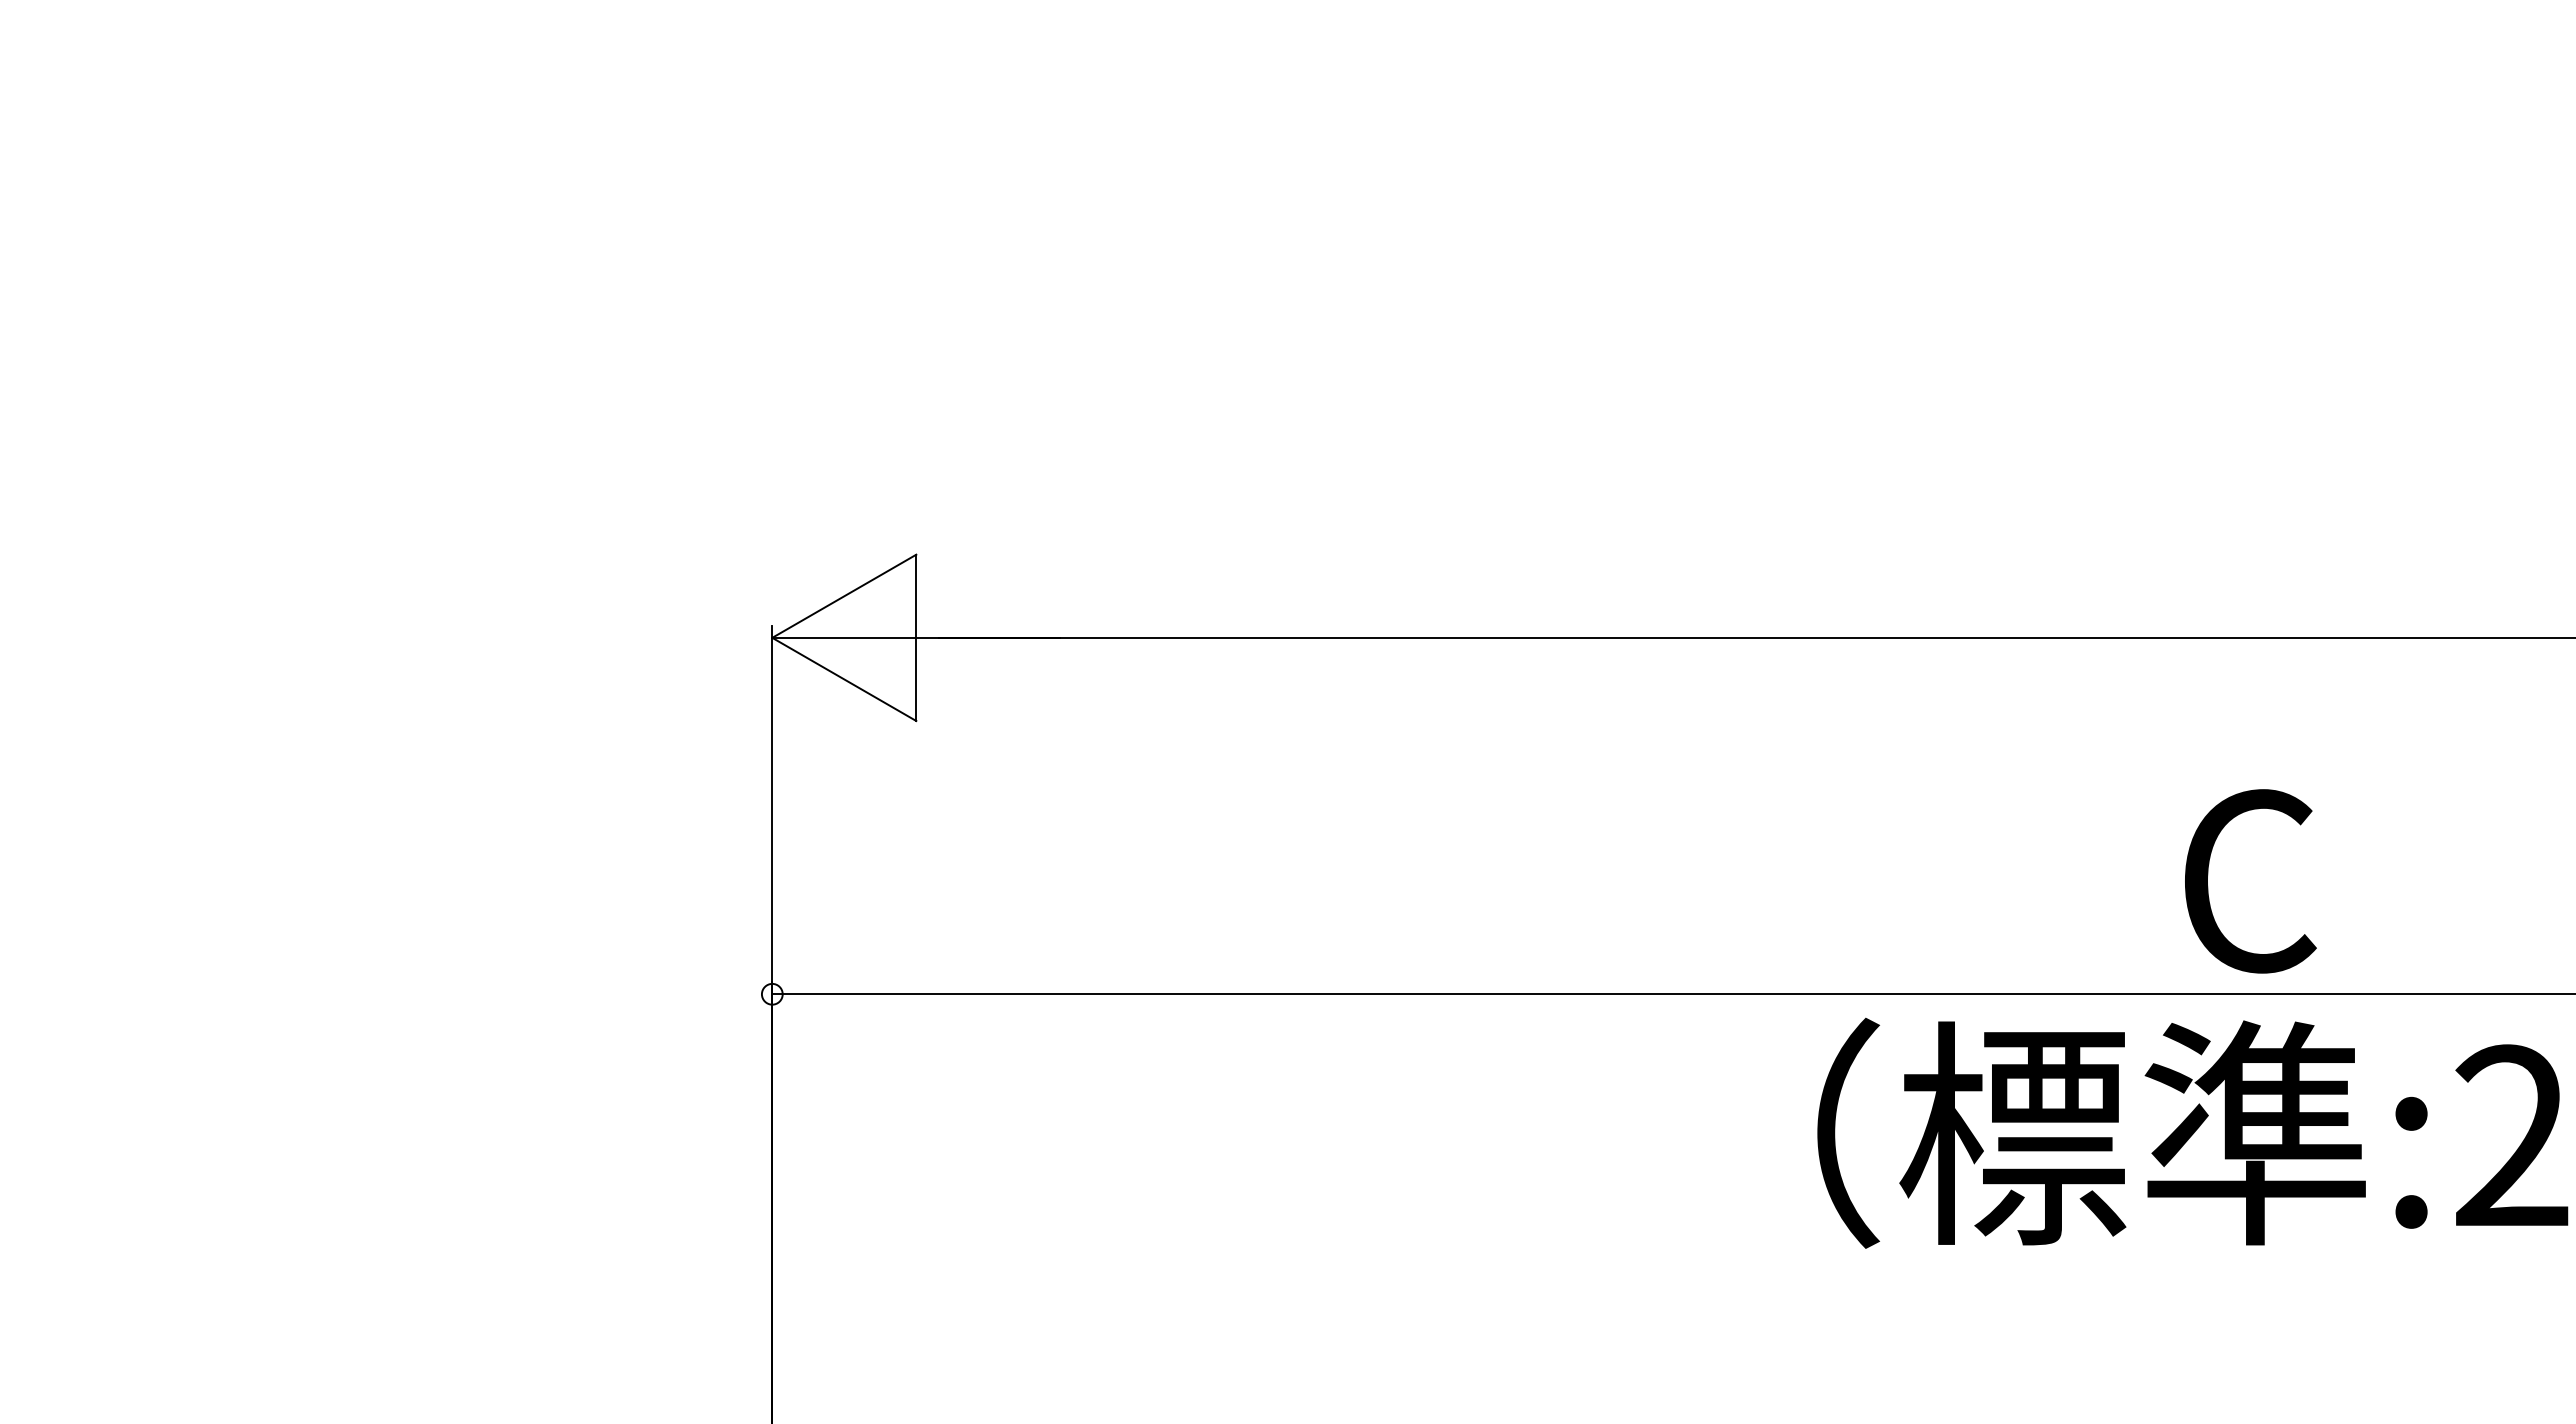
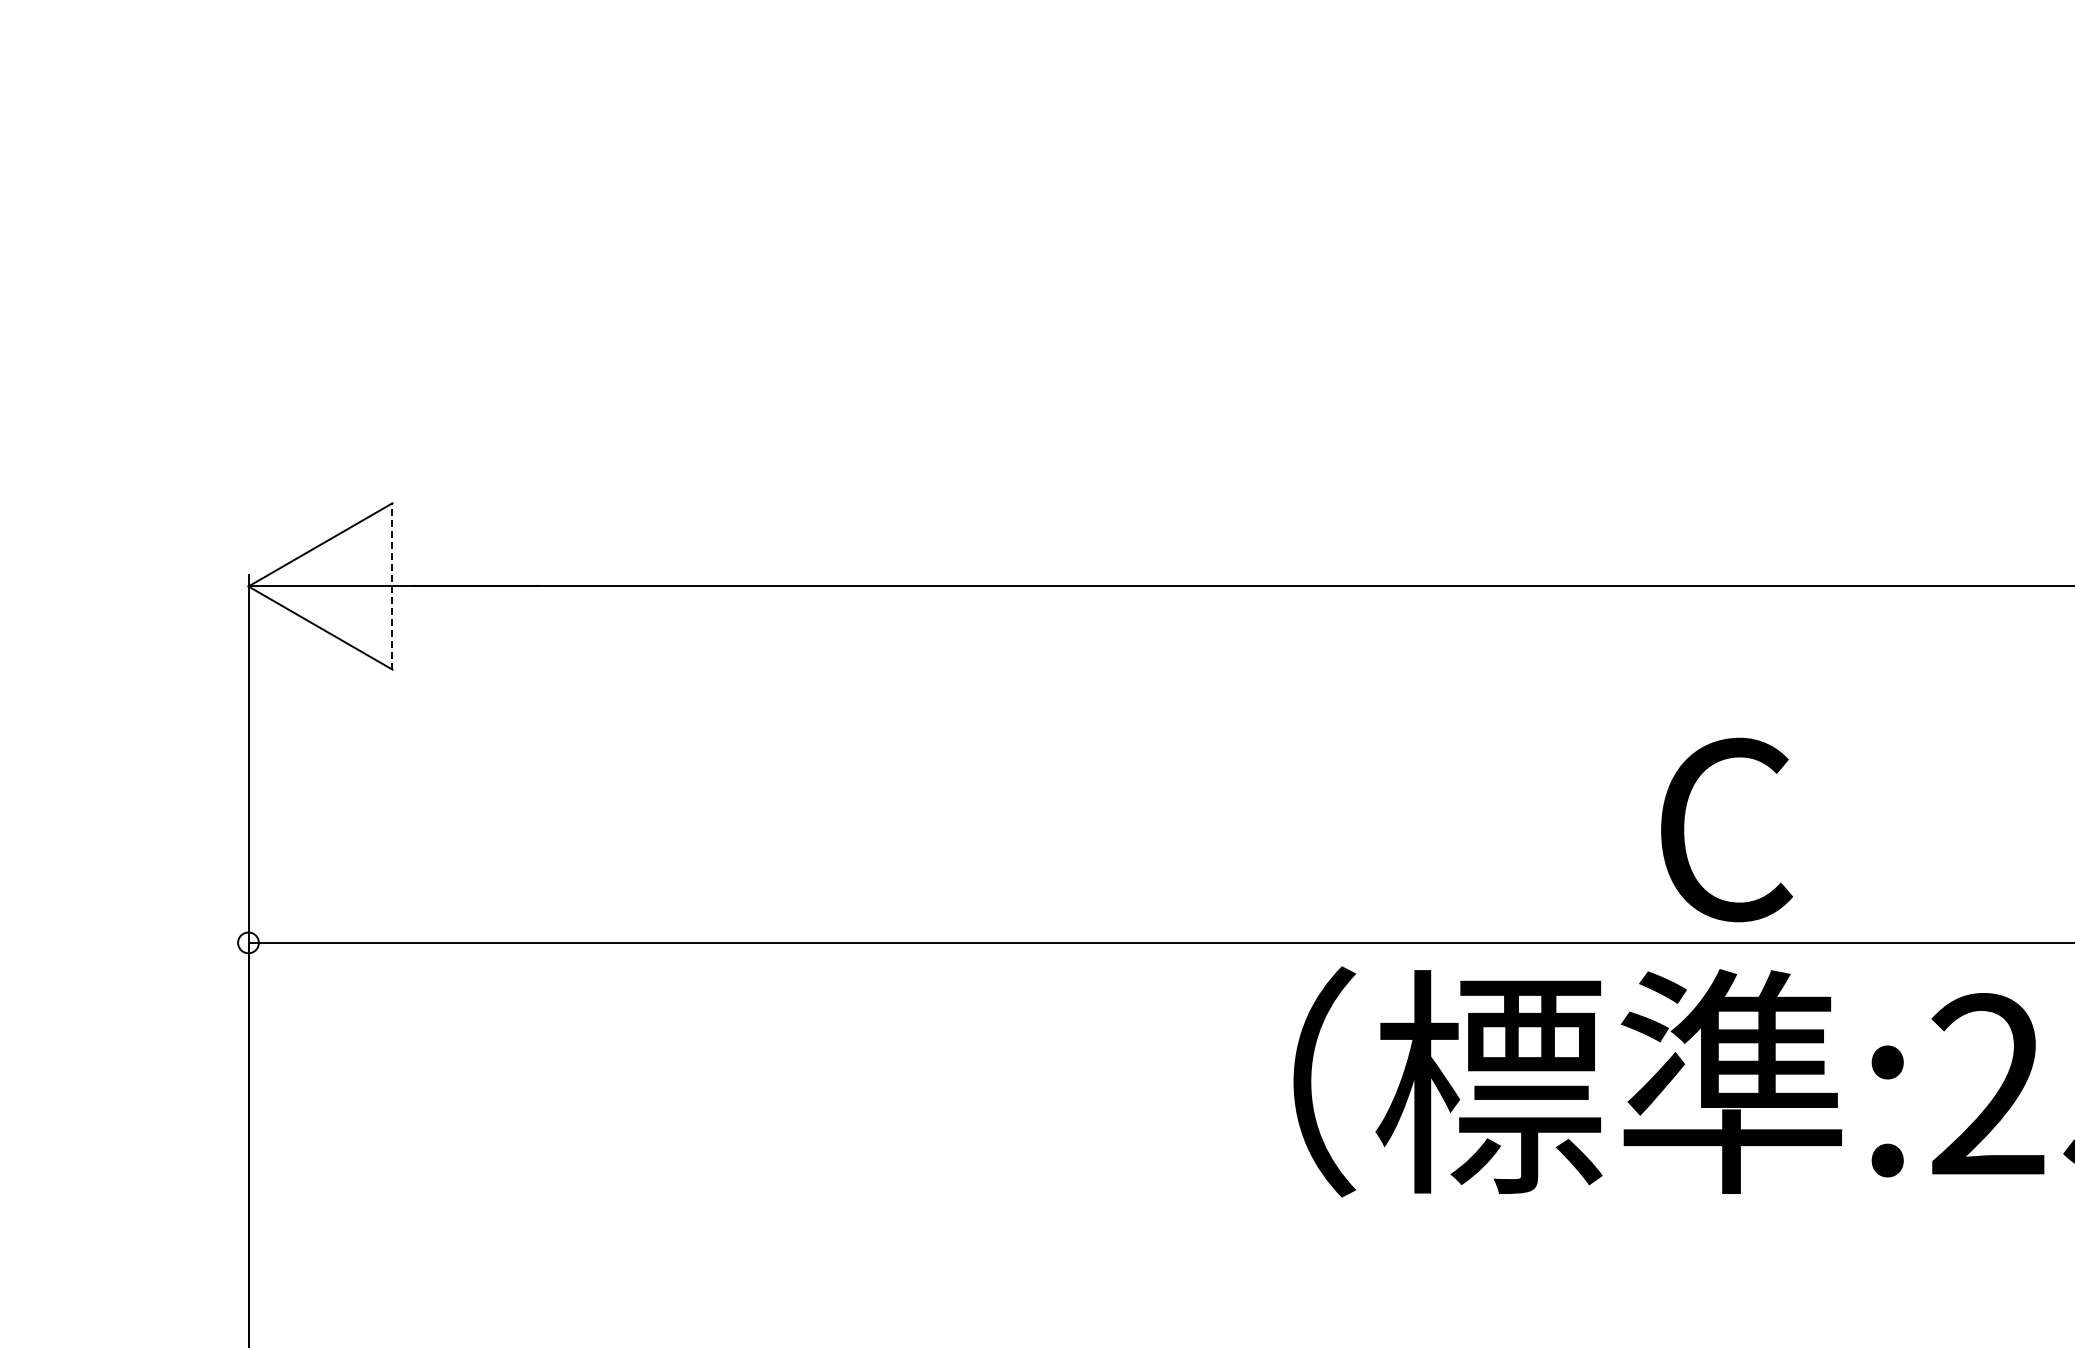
line: (916, 637) -> (392, 586), solid -> dashed

